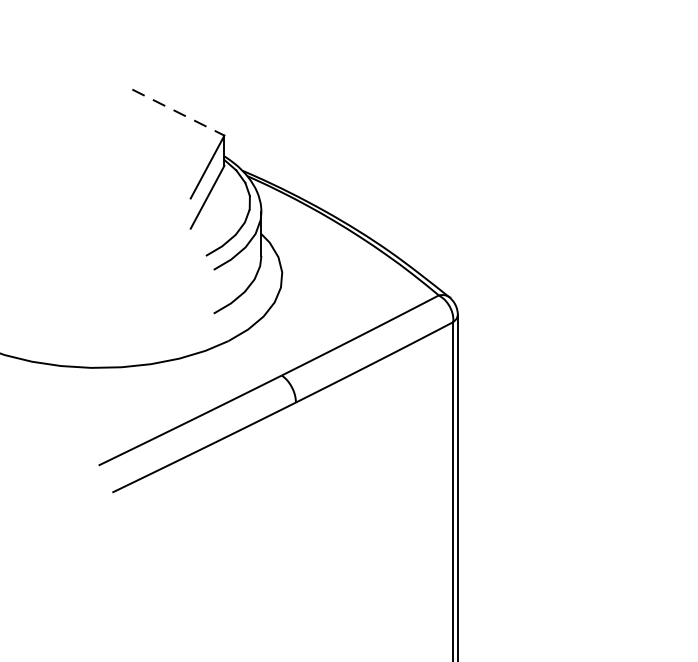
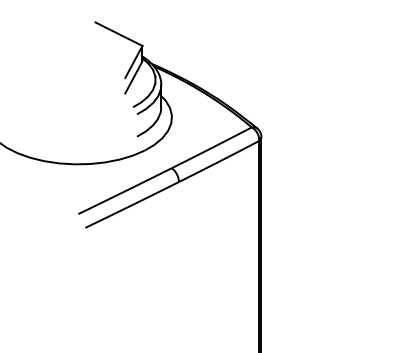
line: (179, 113) -> (119, 34), dashed -> solid

